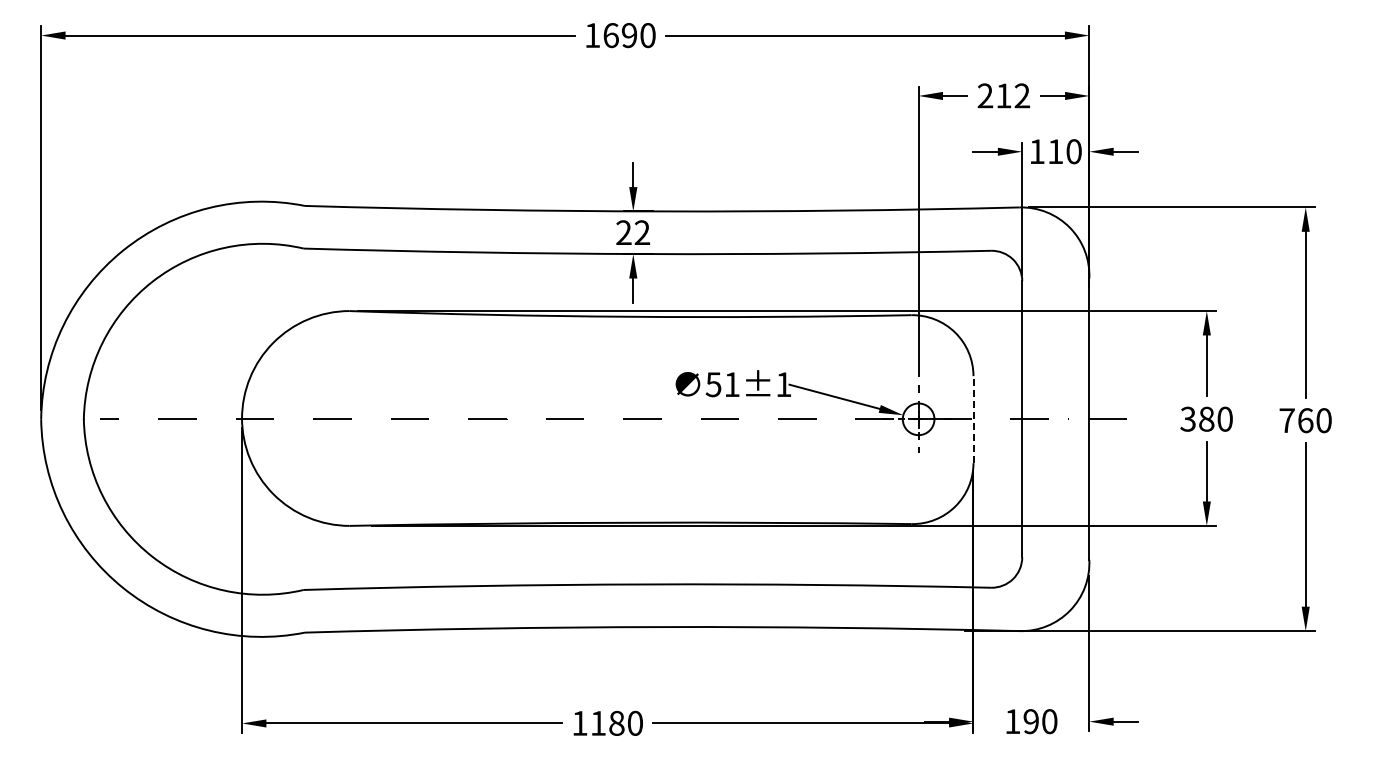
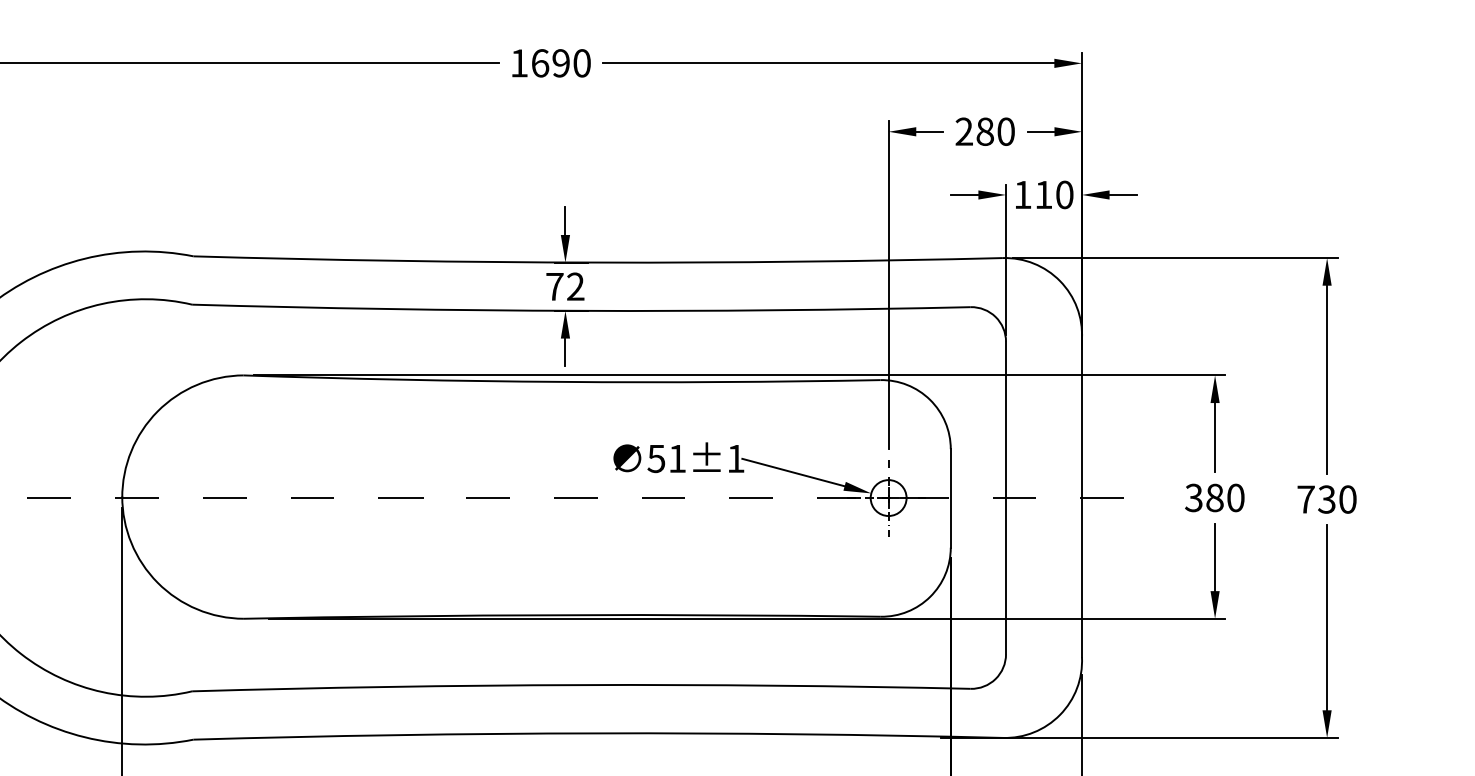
text: (1012, 95) -> (994, 131), 212 -> 280
text: (623, 232) -> (554, 286), 22 -> 72
line: (973, 419) -> (950, 498), dashed -> solid
text: (1305, 420) -> (1326, 499), 760 -> 730

